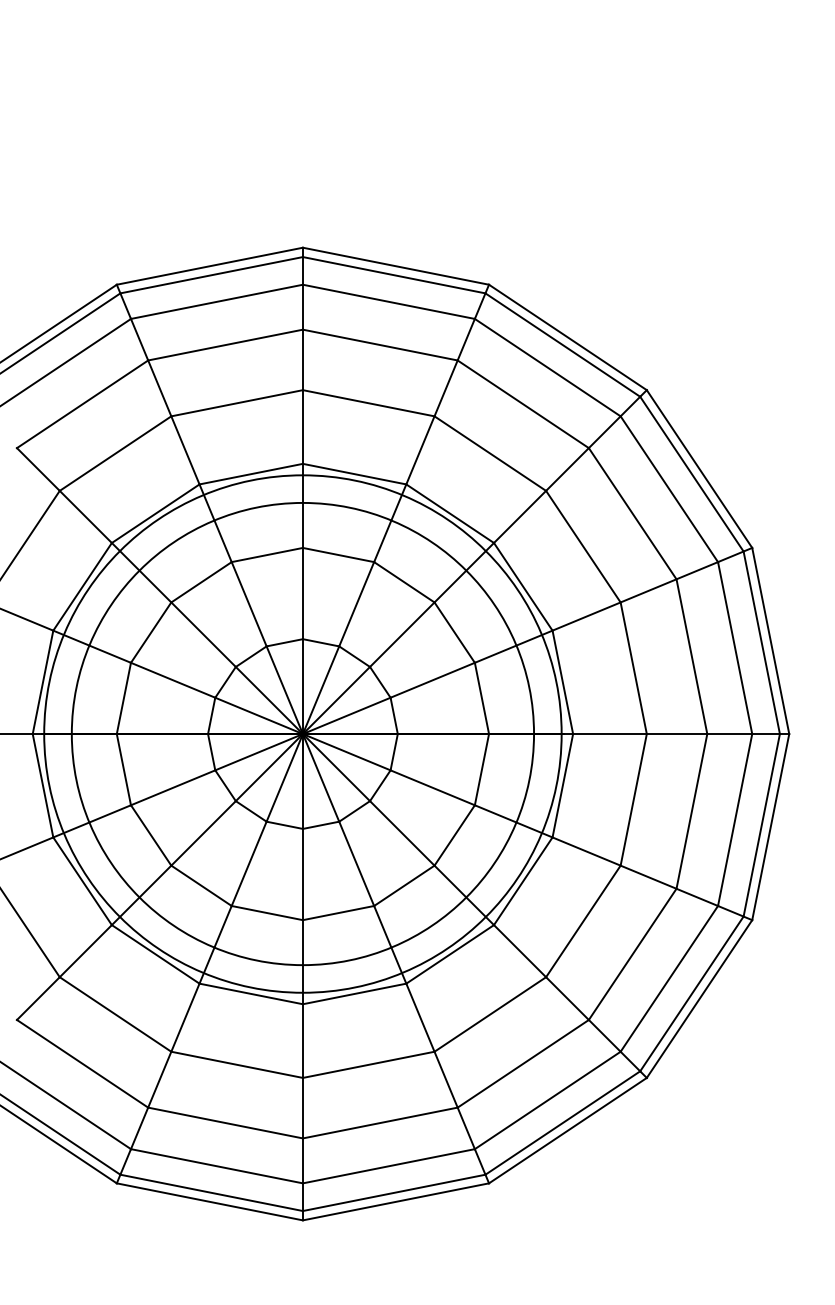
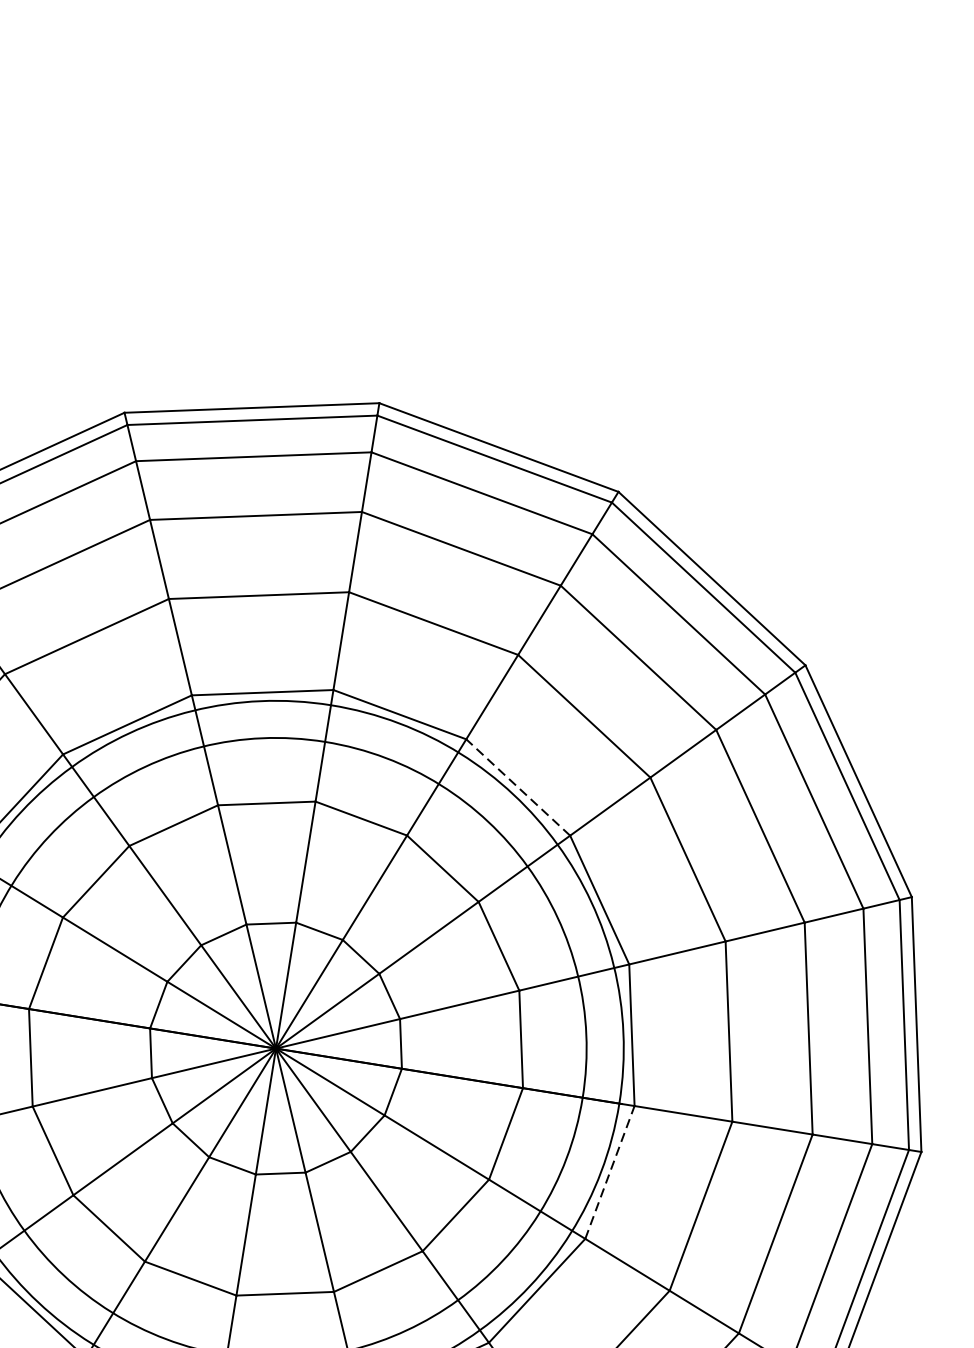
line: (450, 513) -> (518, 787), solid -> dashed
line: (562, 785) -> (609, 1172), solid -> dashed

